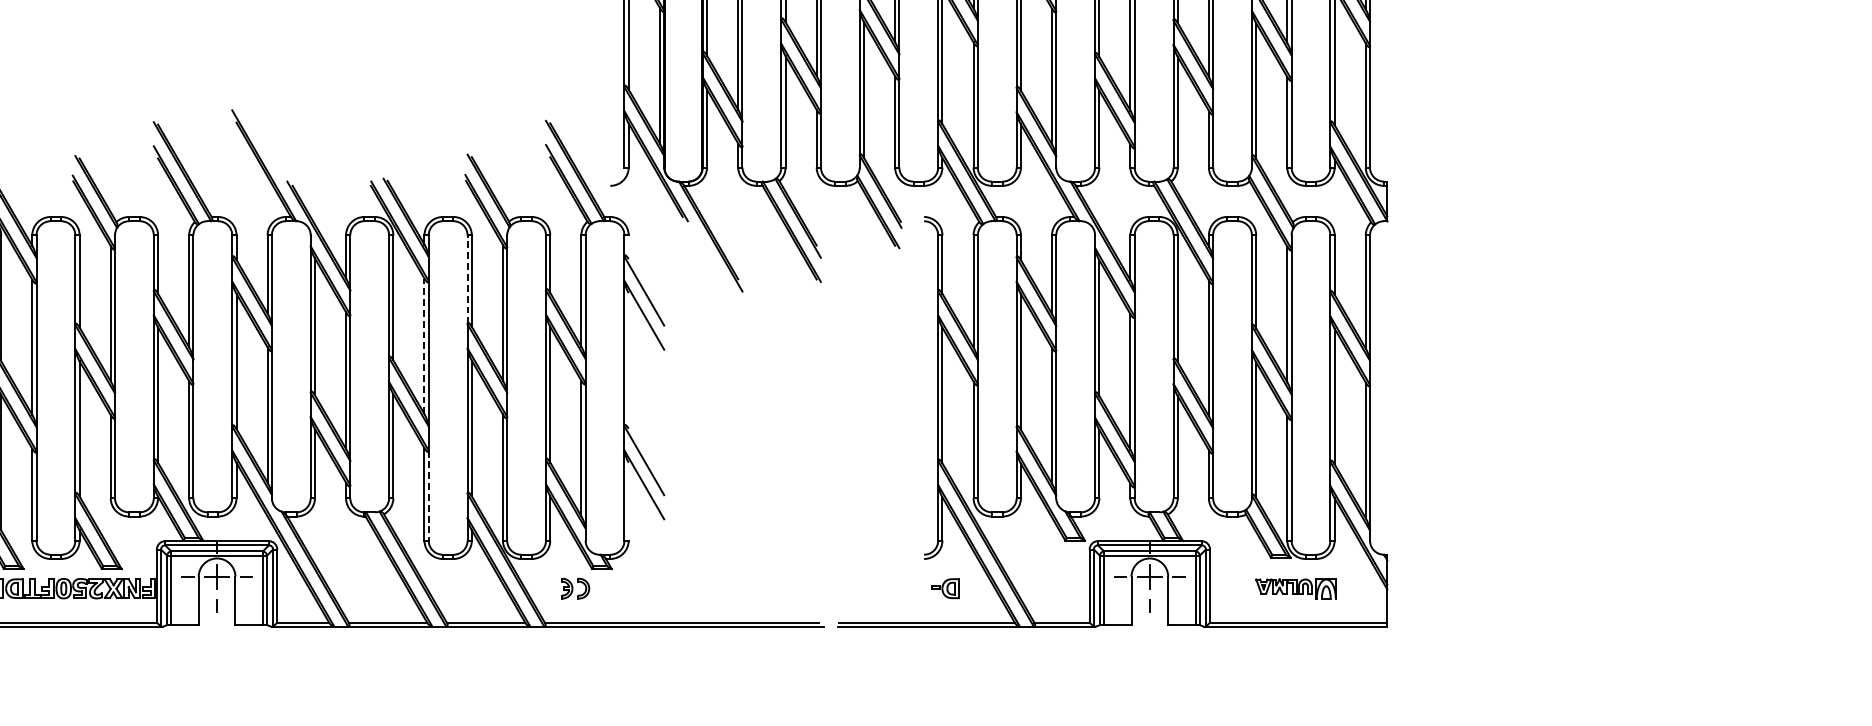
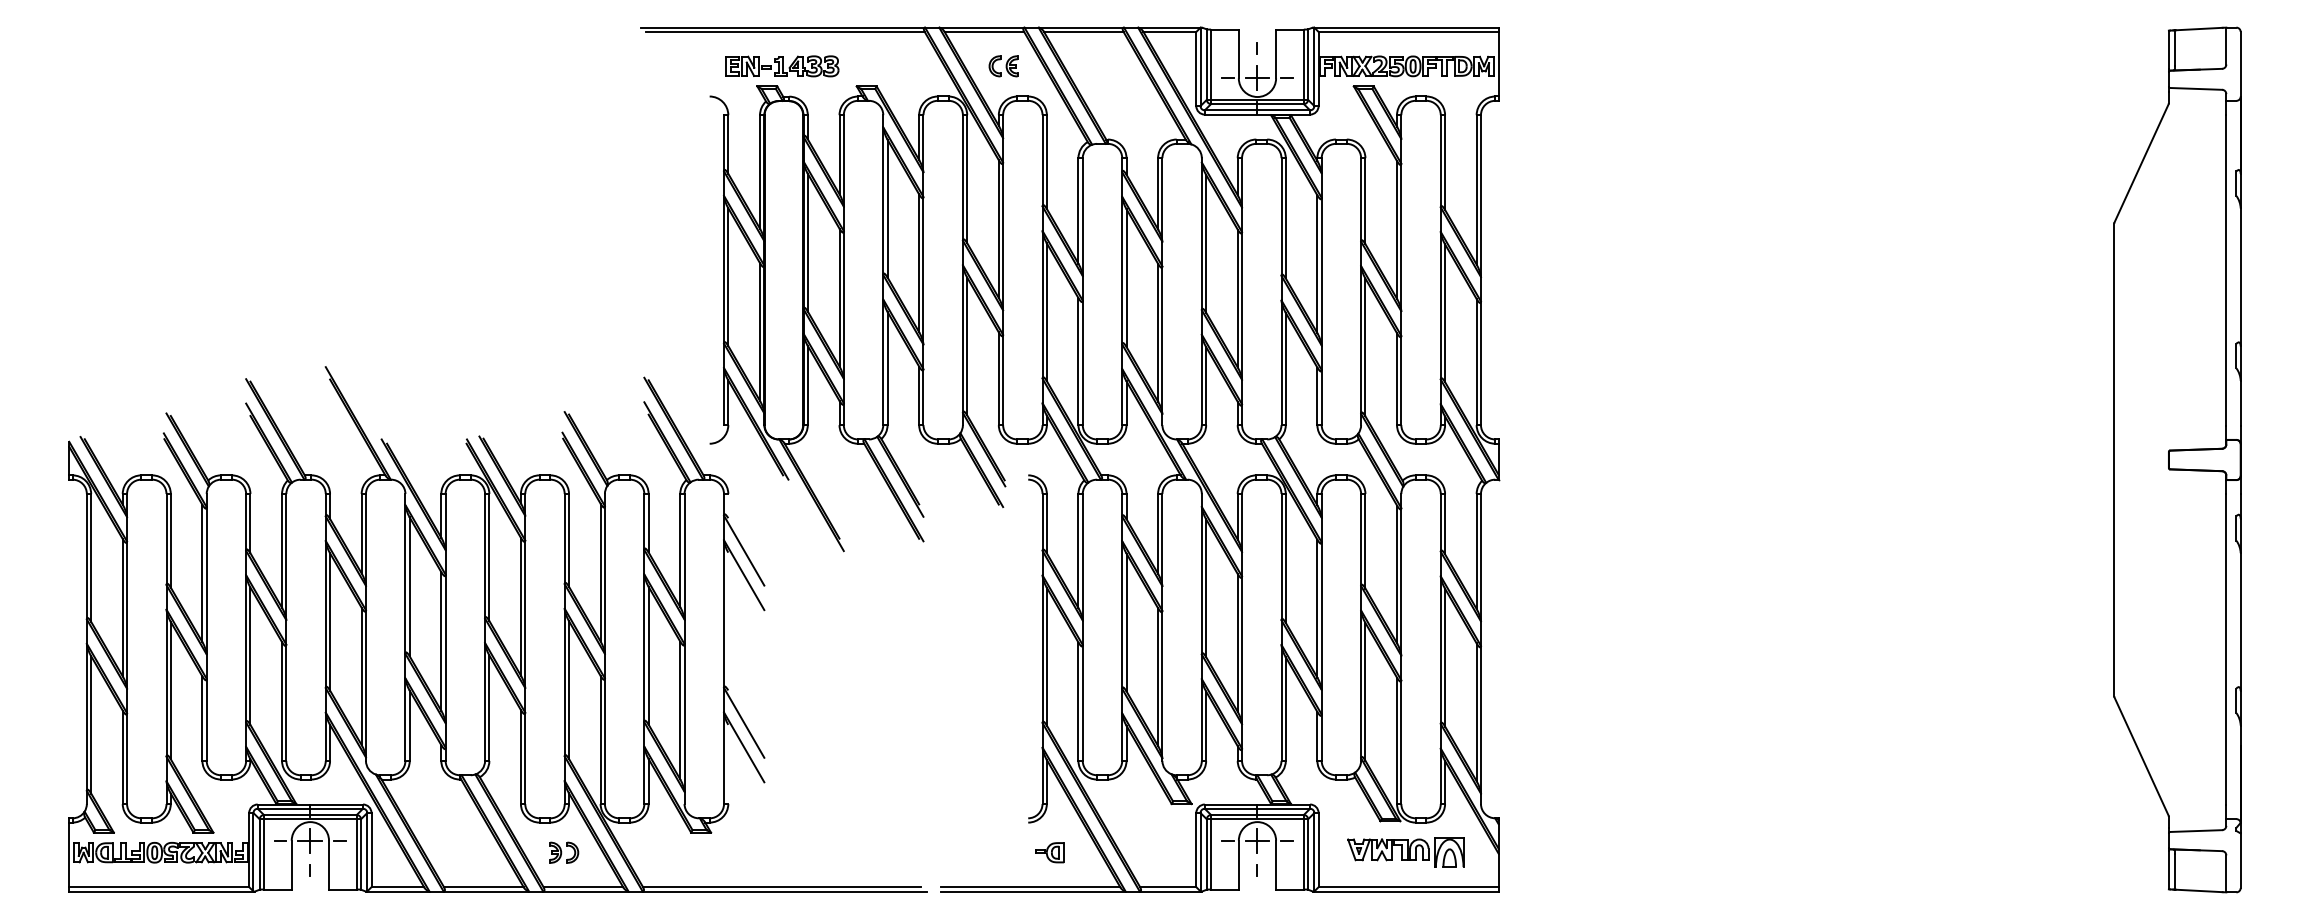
line: (467, 279) -> (564, 538), dashed -> solid
line: (424, 346) -> (520, 606), dashed -> solid
line: (428, 495) -> (525, 758), dashed -> solid
part: (575, 588) -> (564, 852), moved
part: (1295, 588) -> (1405, 852), size x1.43

